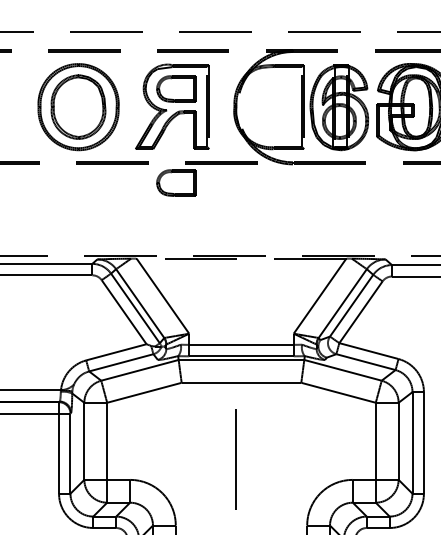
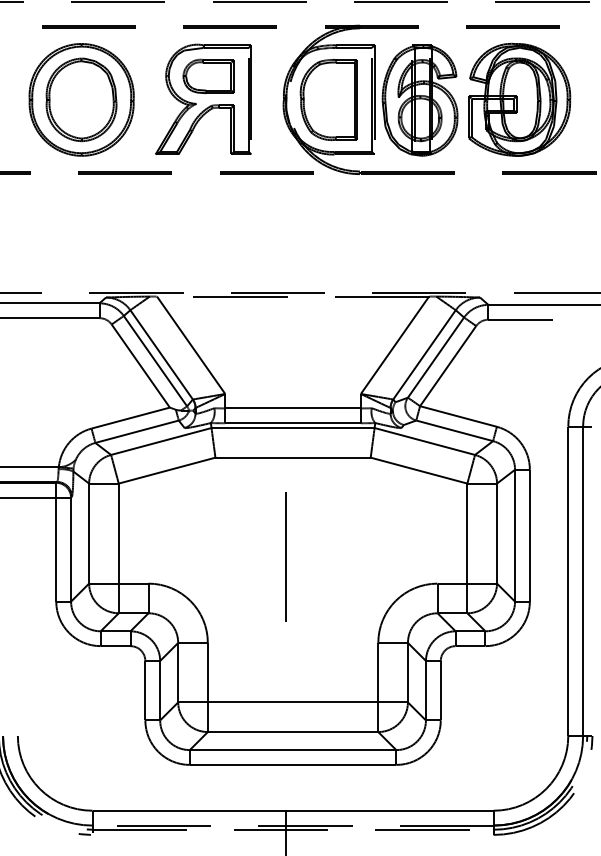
part: (268, 106) -> (328, 99), added
part: (176, 183) -> (208, 198), removed

